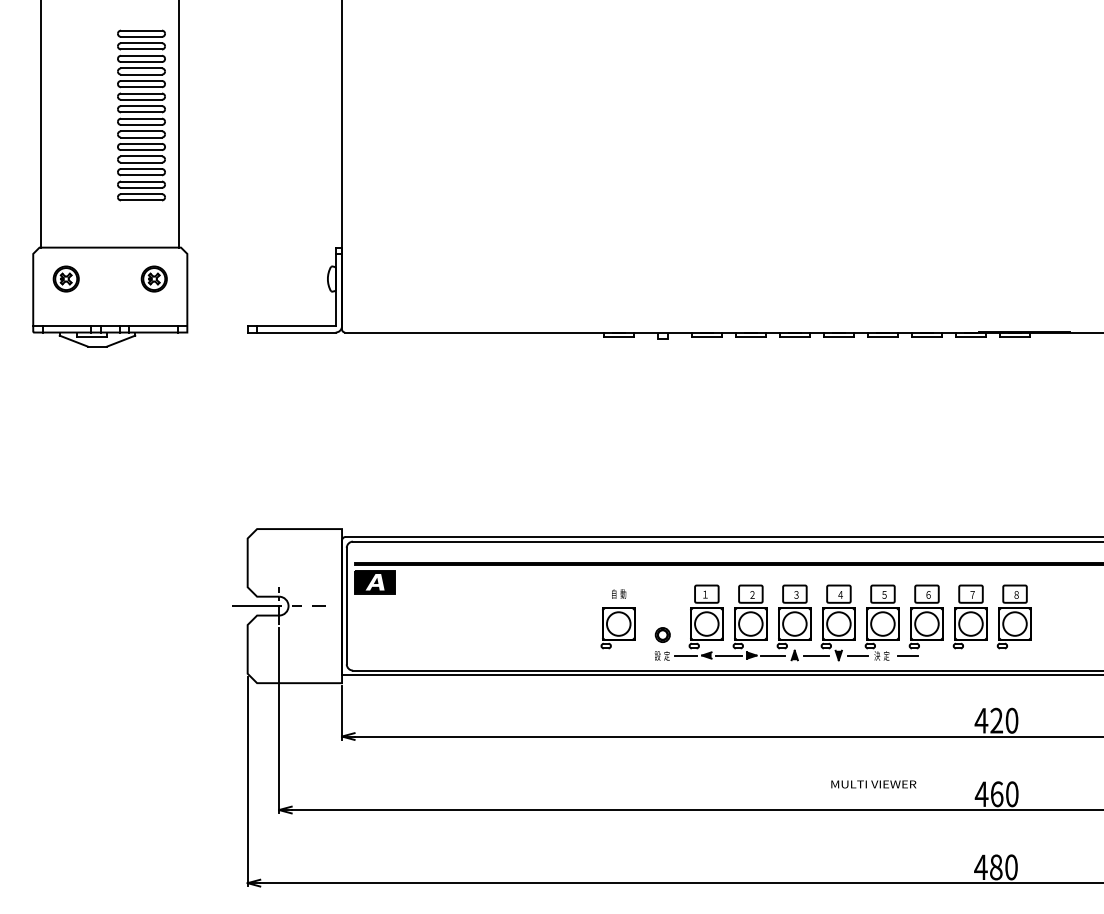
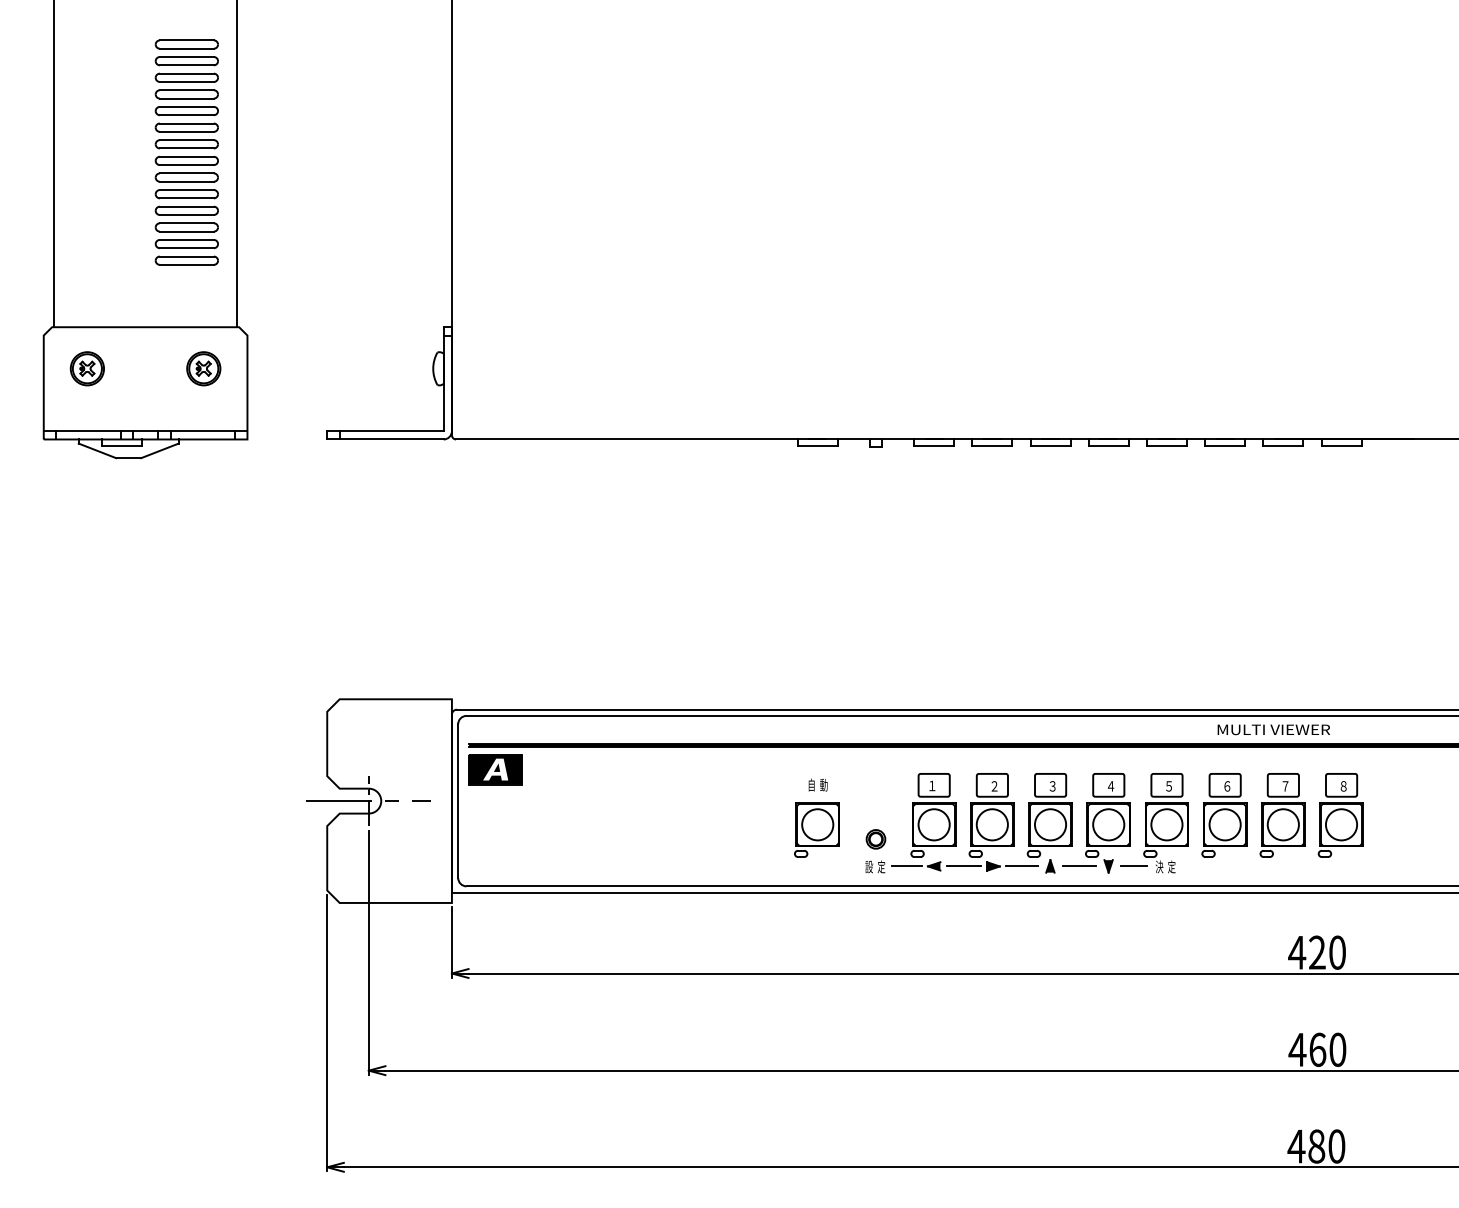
line: (907, 654) -> (1199, 865), removed
text: (873, 784) -> (1273, 729), moved

